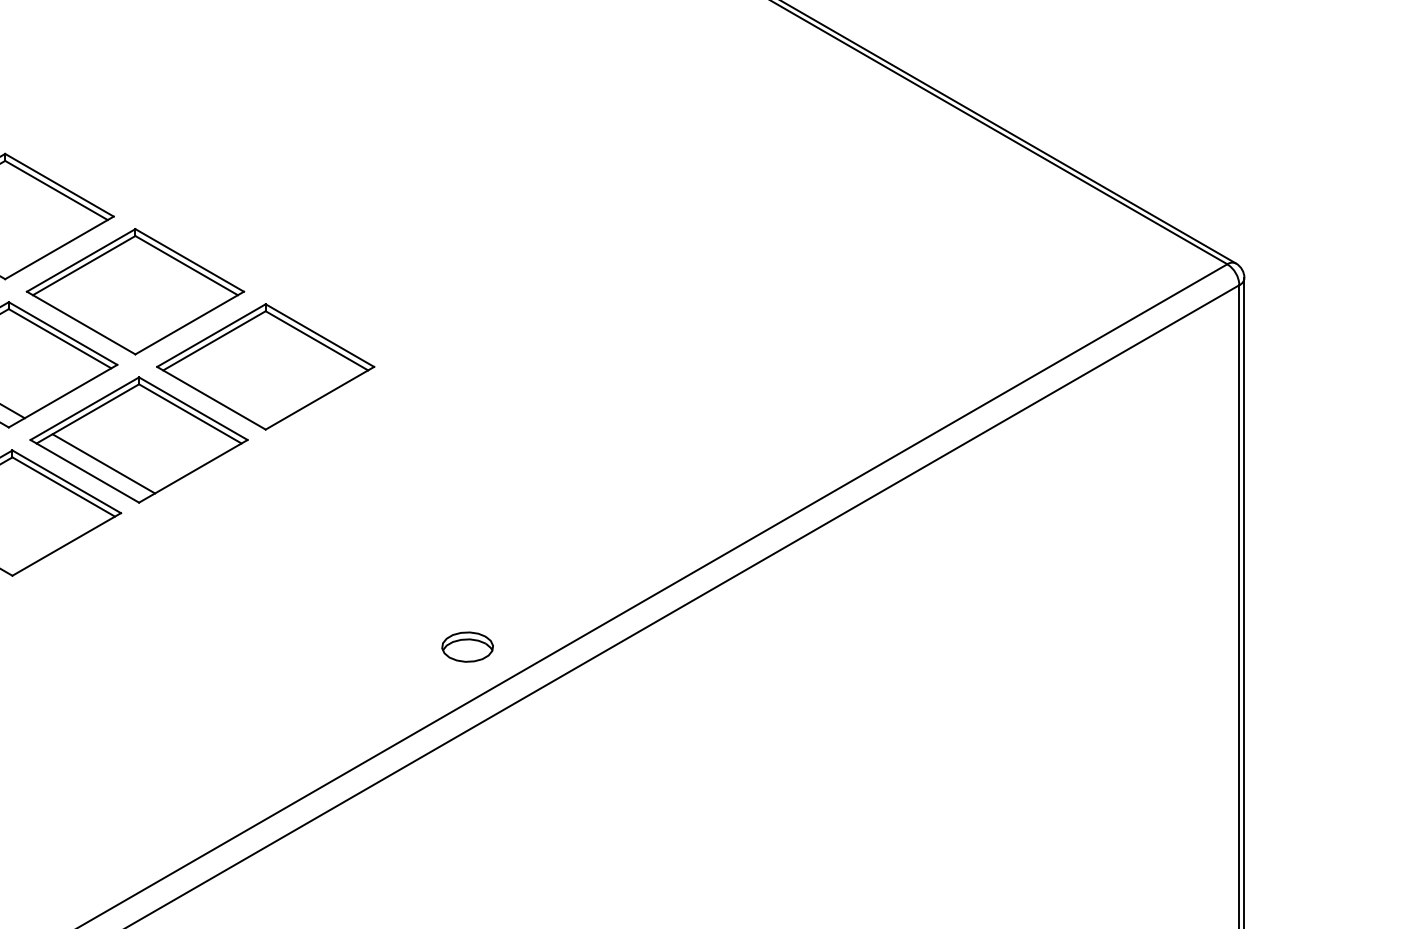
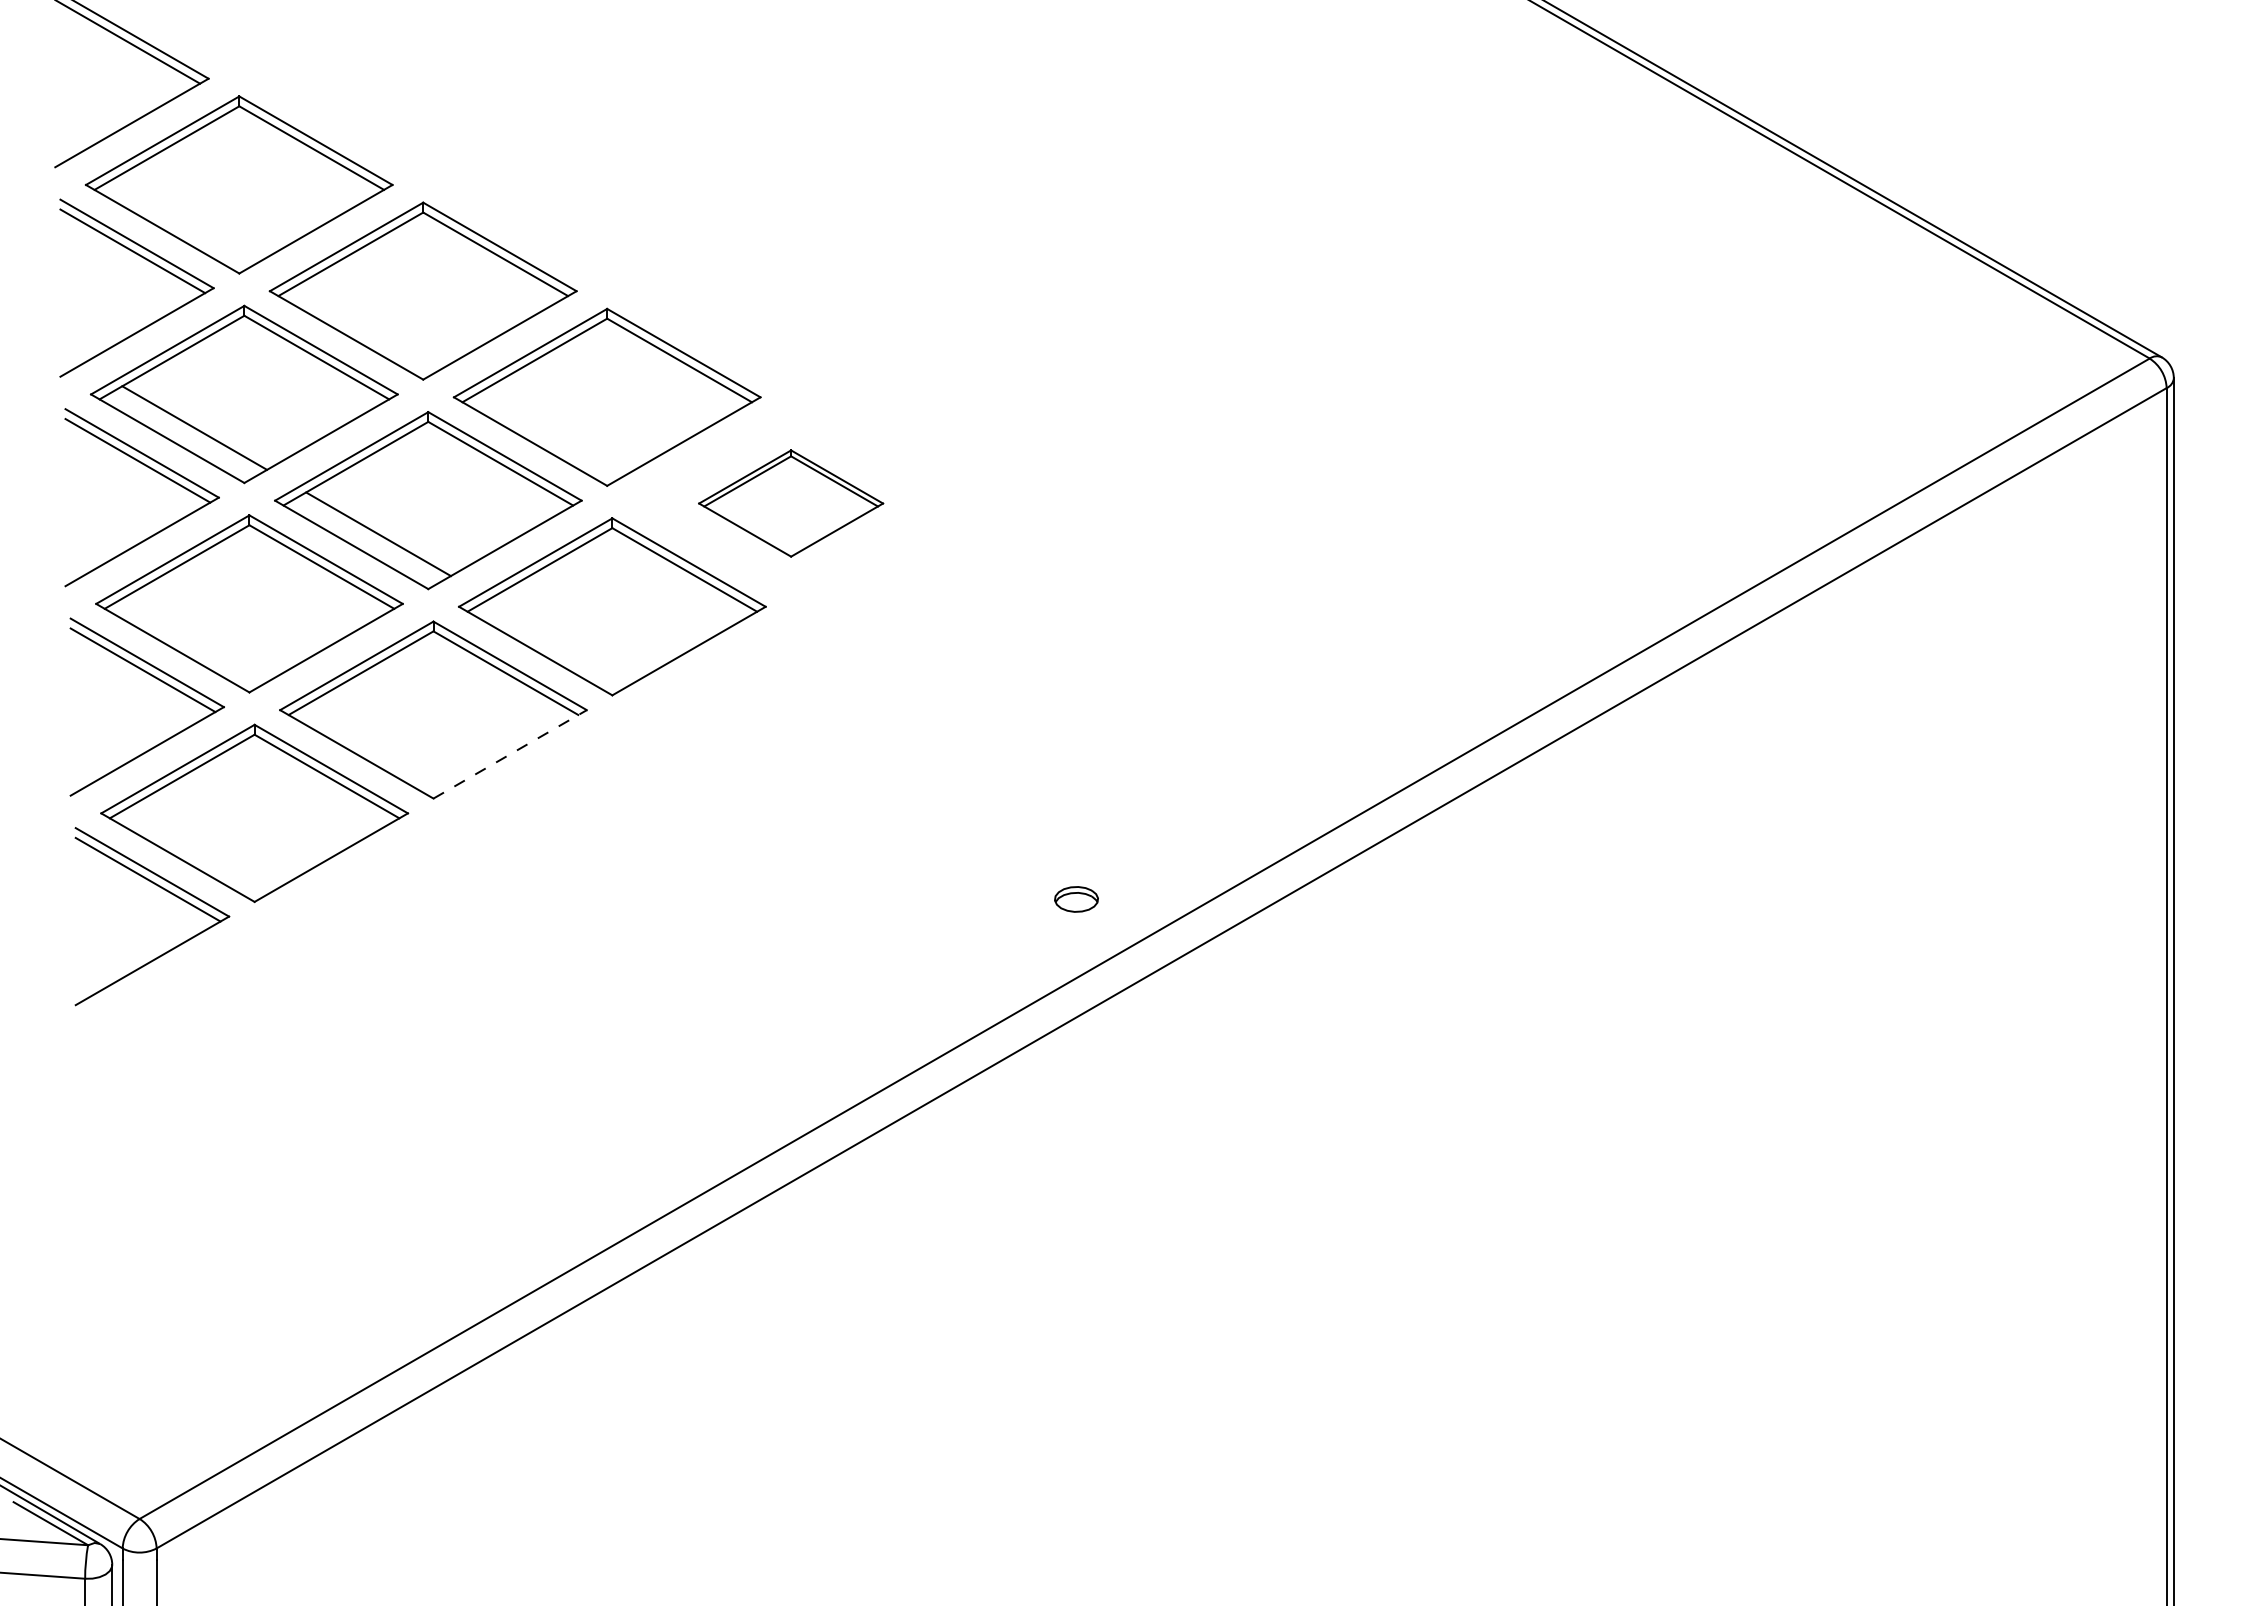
part: (265, 366) -> (790, 503), size x0.6
line: (103, 463) -> (562, 640), removed
line: (66, 544) -> (510, 754), solid -> dashed
part: (467, 647) -> (1076, 899), size x0.6

